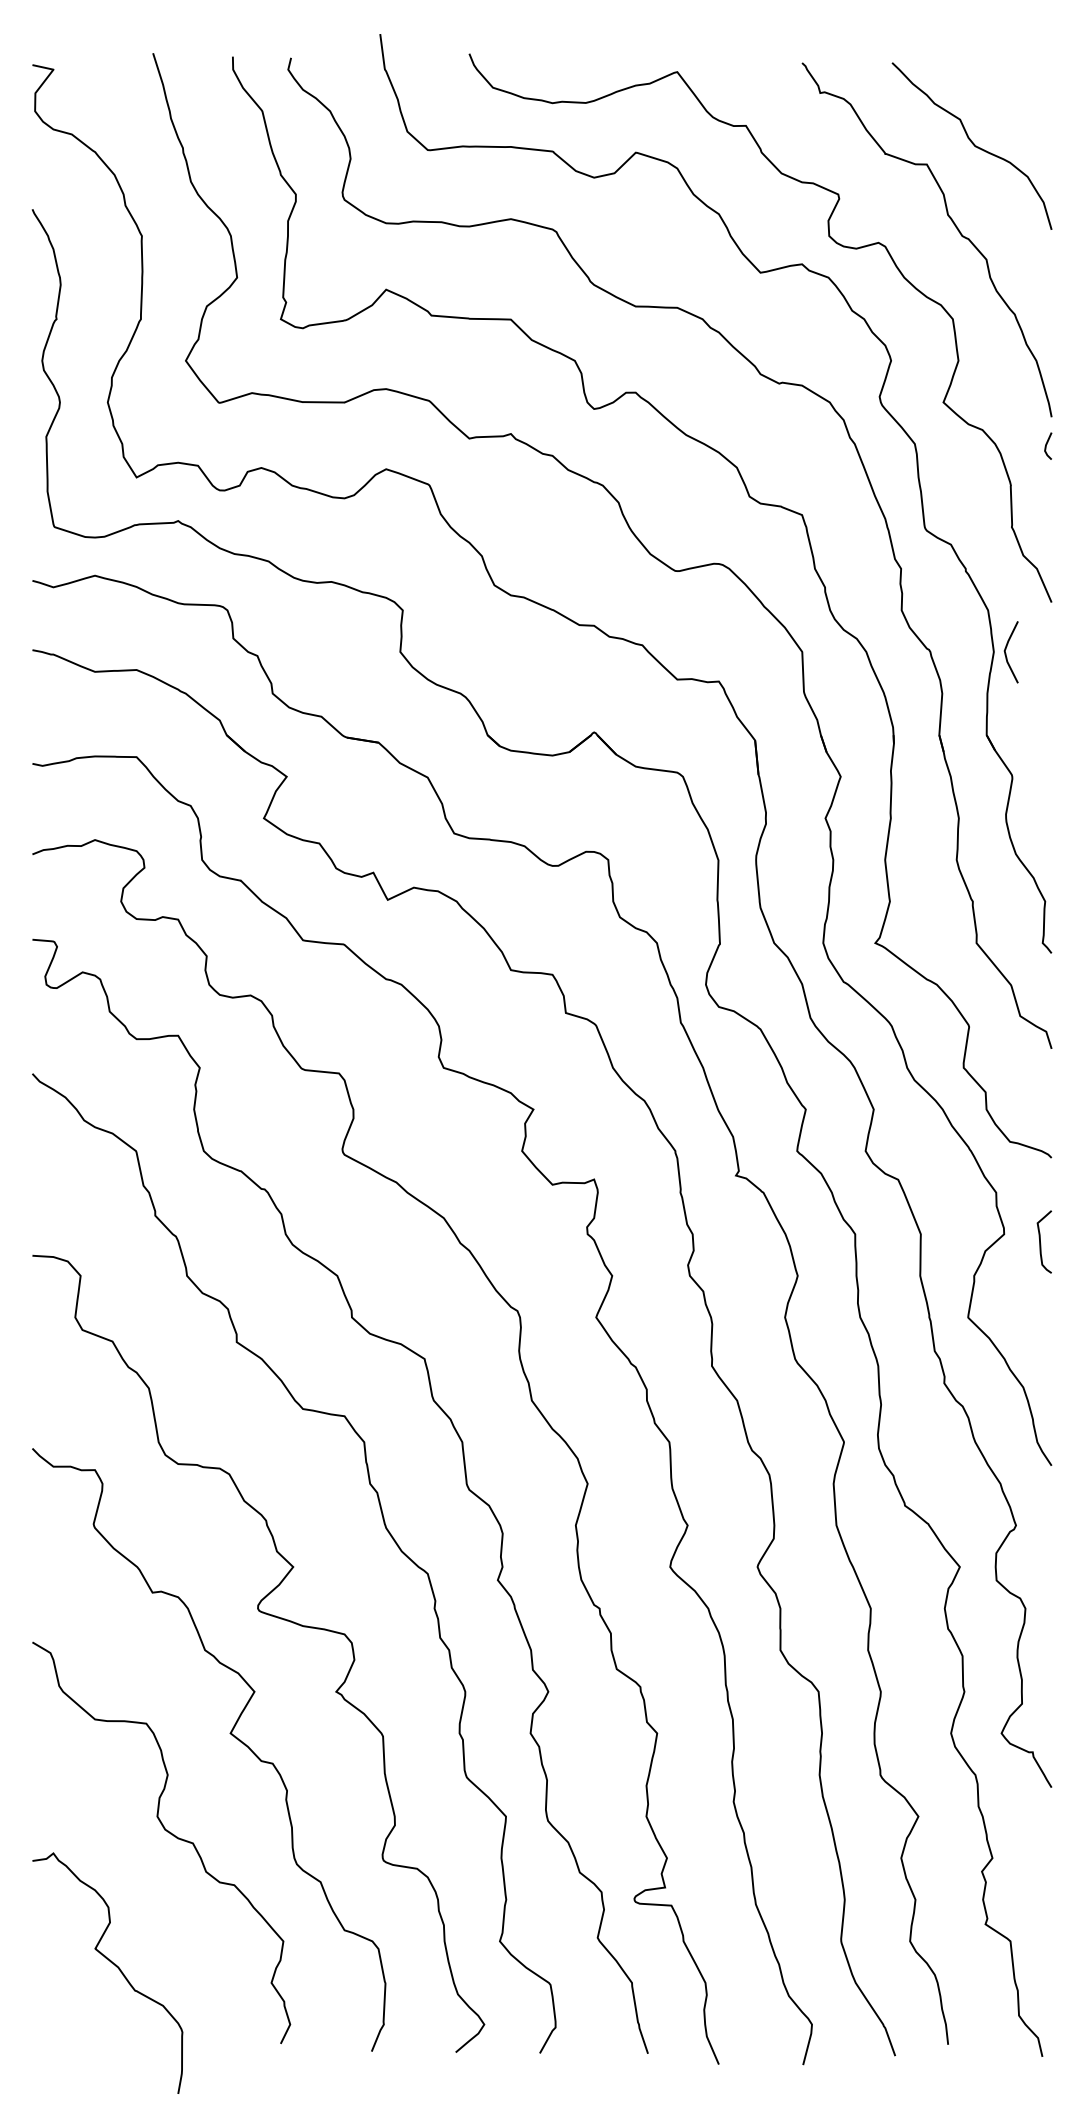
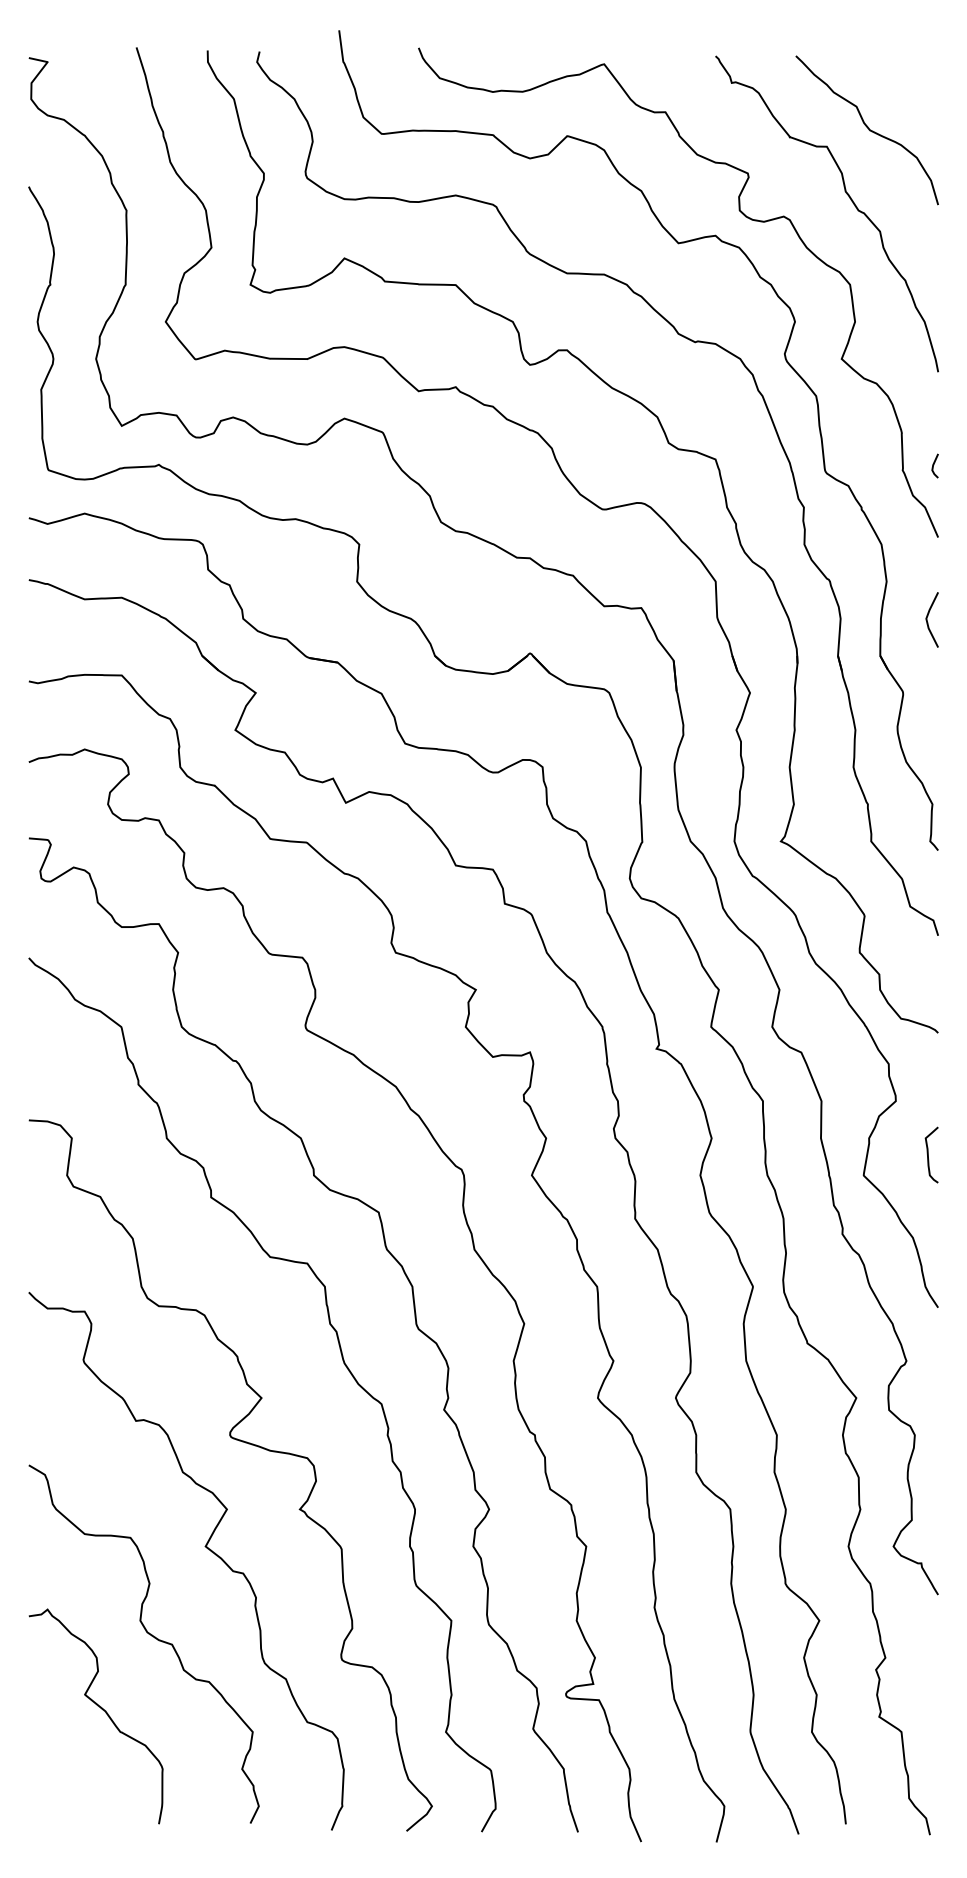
line: (1047, 445) -> (934, 465), moved
line: (1006, 651) -> (927, 619), moved
curve: (1040, 1241) -> (928, 1154), moved
curve: (113, 1965) -> (101, 1709), moved

